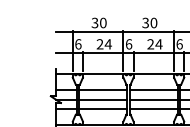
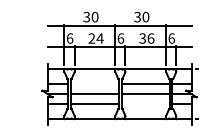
text: (154, 44) -> (146, 38), 24 -> 36
line: (102, 90) -> (94, 84), removed
line: (153, 109) -> (145, 103), removed

